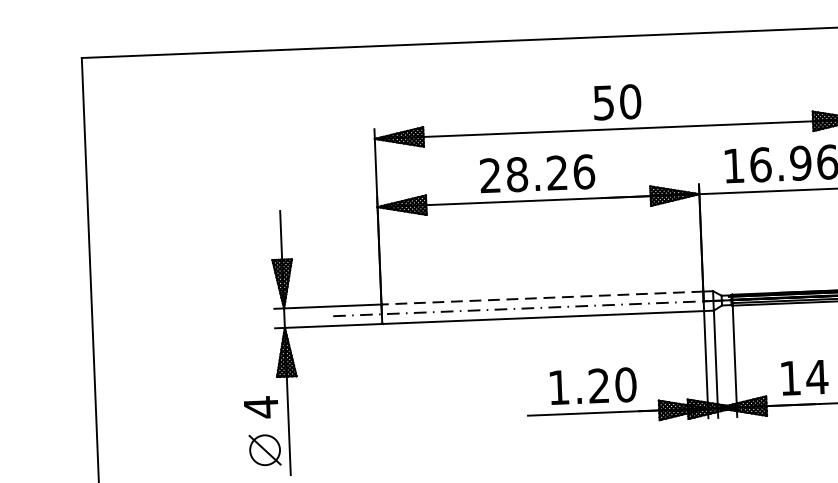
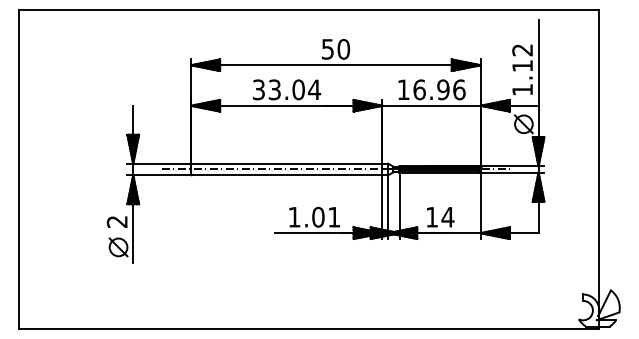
text: (536, 173) -> (286, 89), 28.26 -> 33.04
line: (541, 297) -> (286, 163), dashed -> solid
text: (612, 384) -> (326, 216), 1.20 -> 1.01
text: (259, 406) -> (116, 221), 4 -> 2

